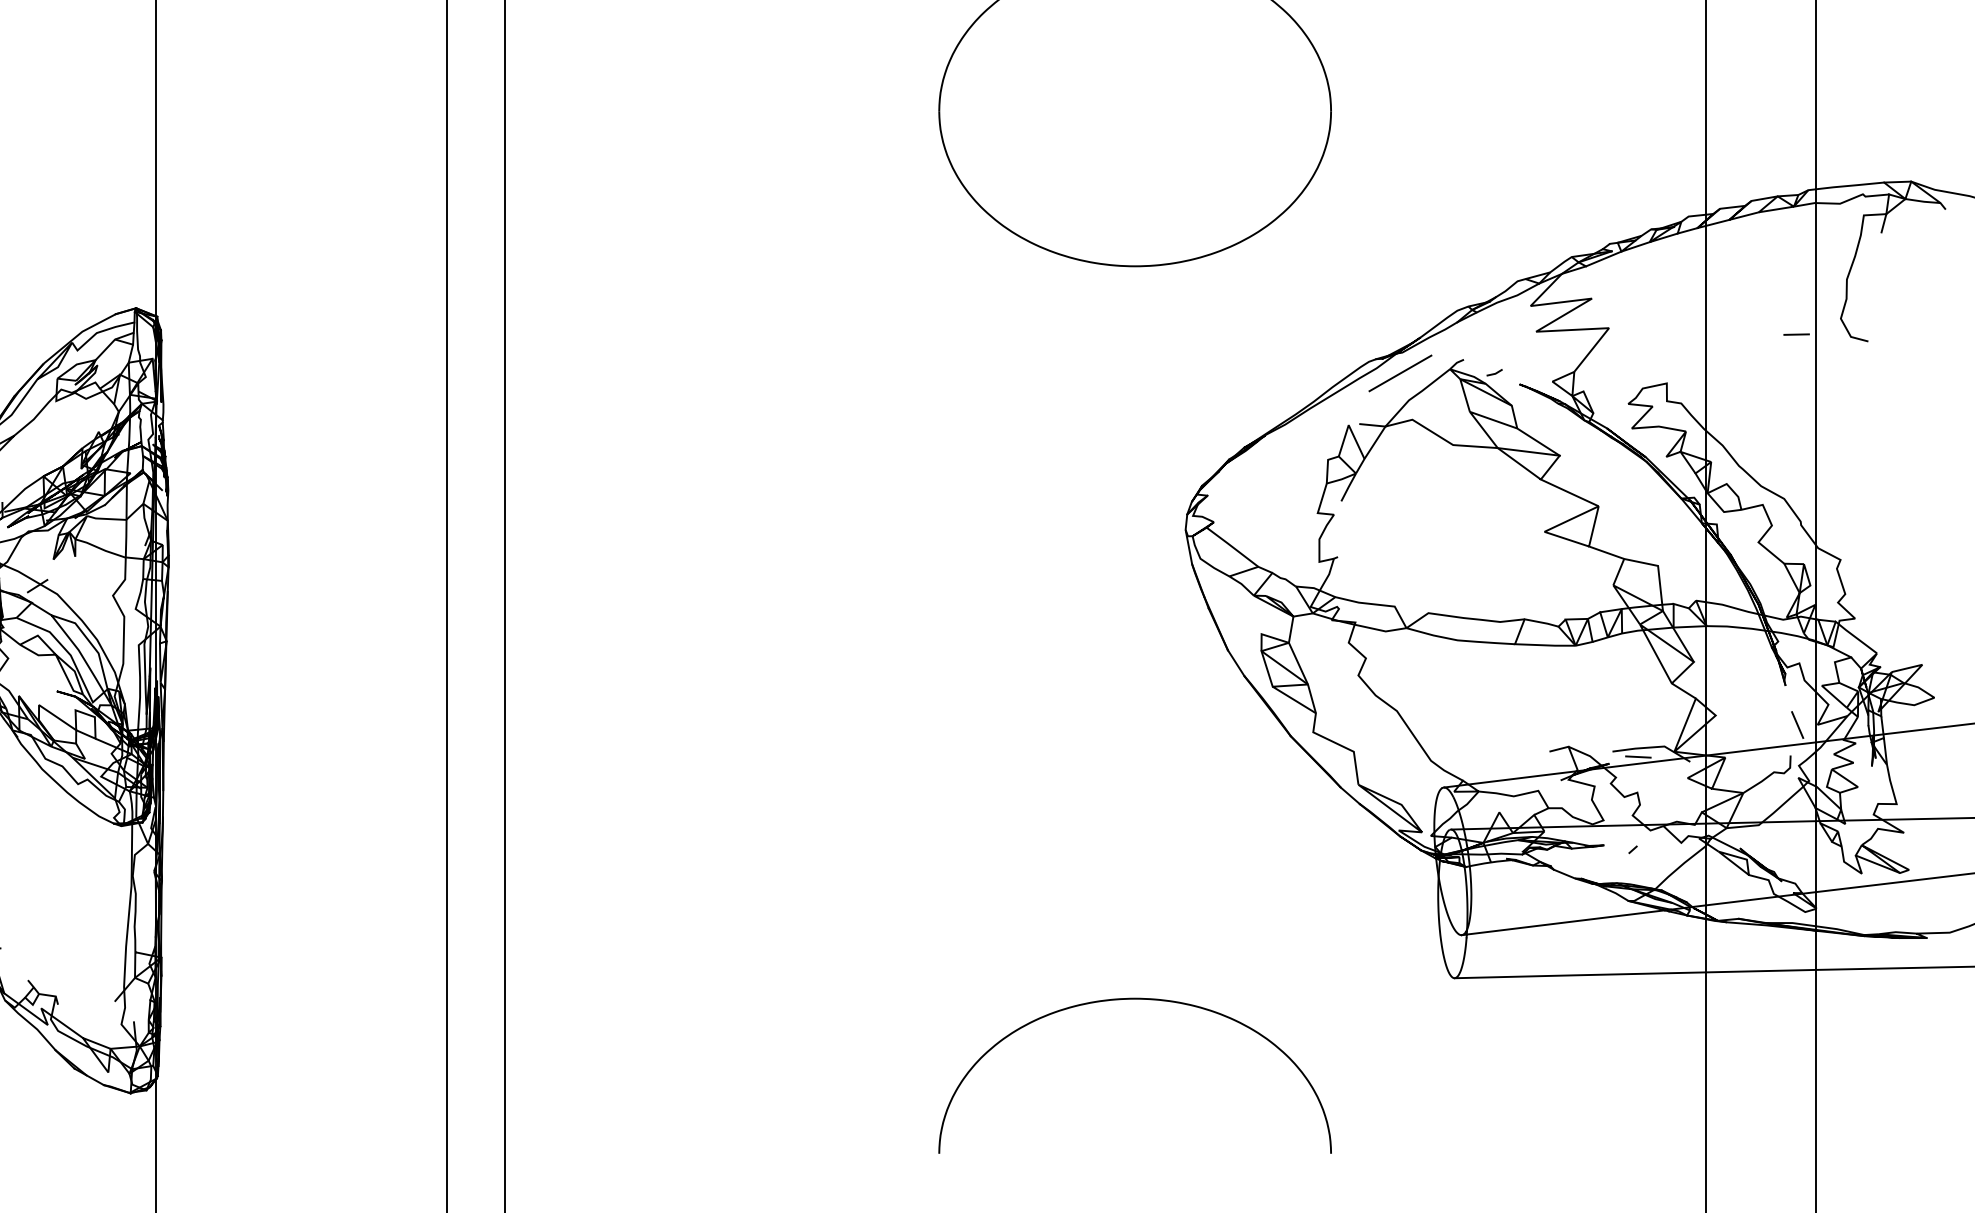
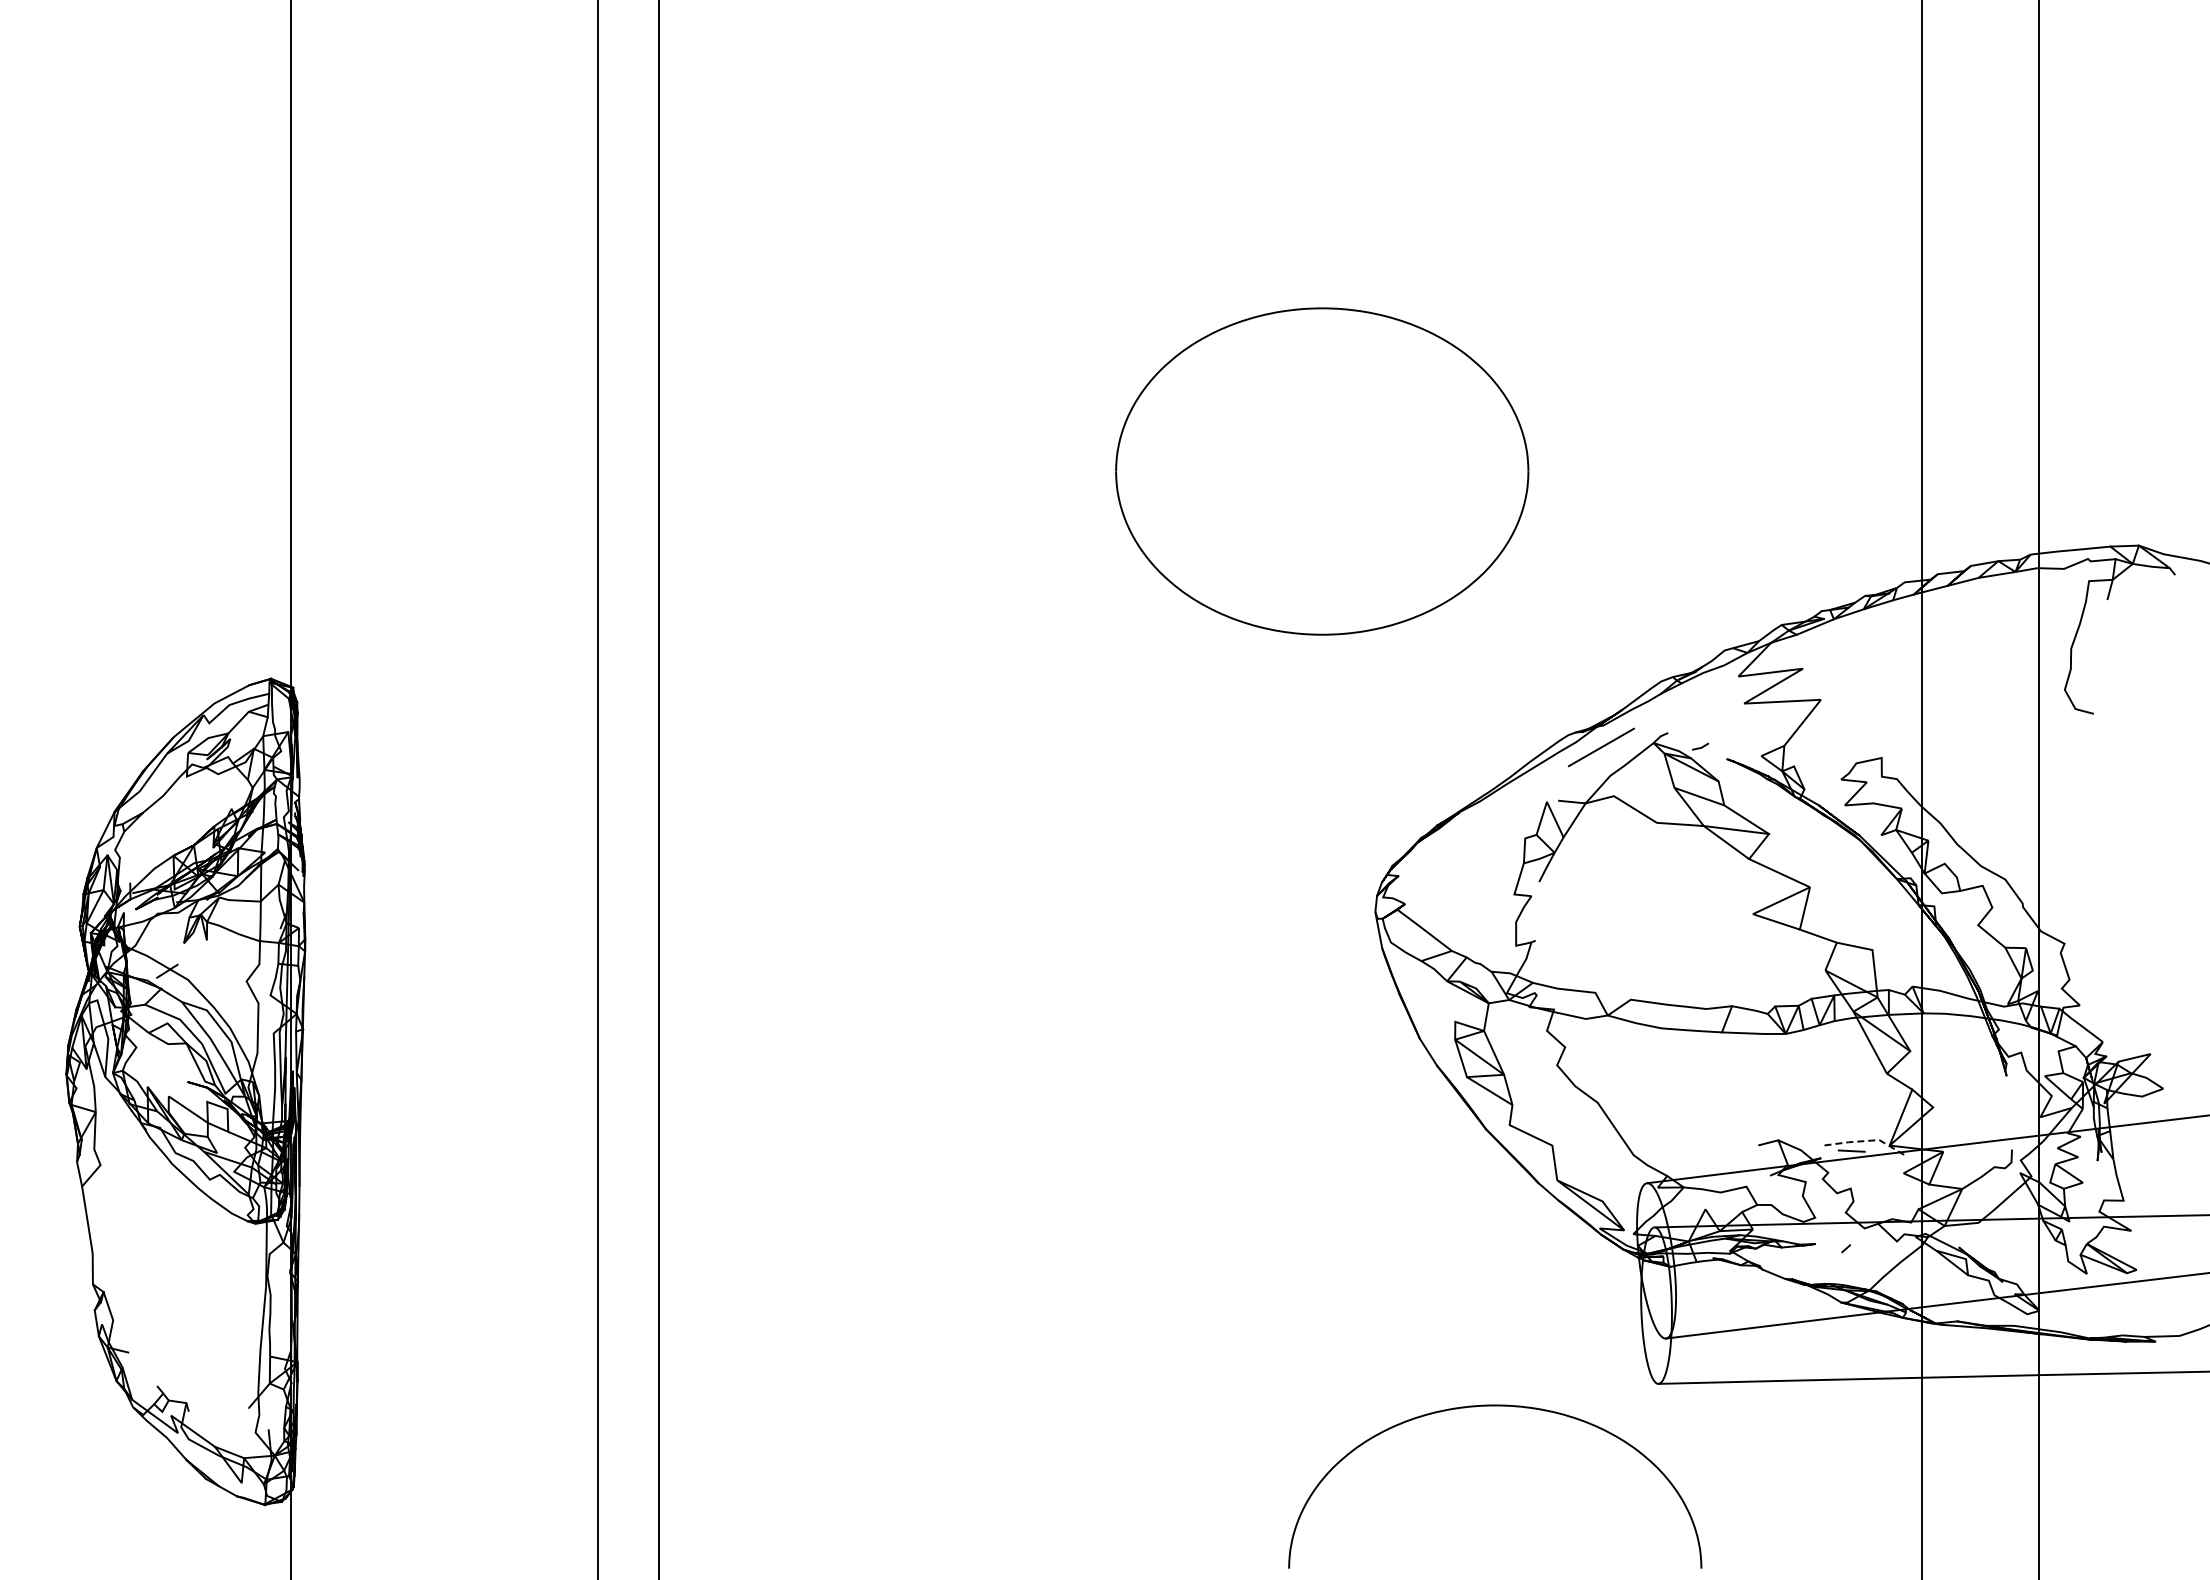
line: (1796, 334) -> (2018, 706), removed
line: (1797, 725) -> (2019, 1117), removed
line: (1653, 746) -> (1867, 1140), solid -> dashed
curve: (1135, 999) -> (1495, 1406), moved

